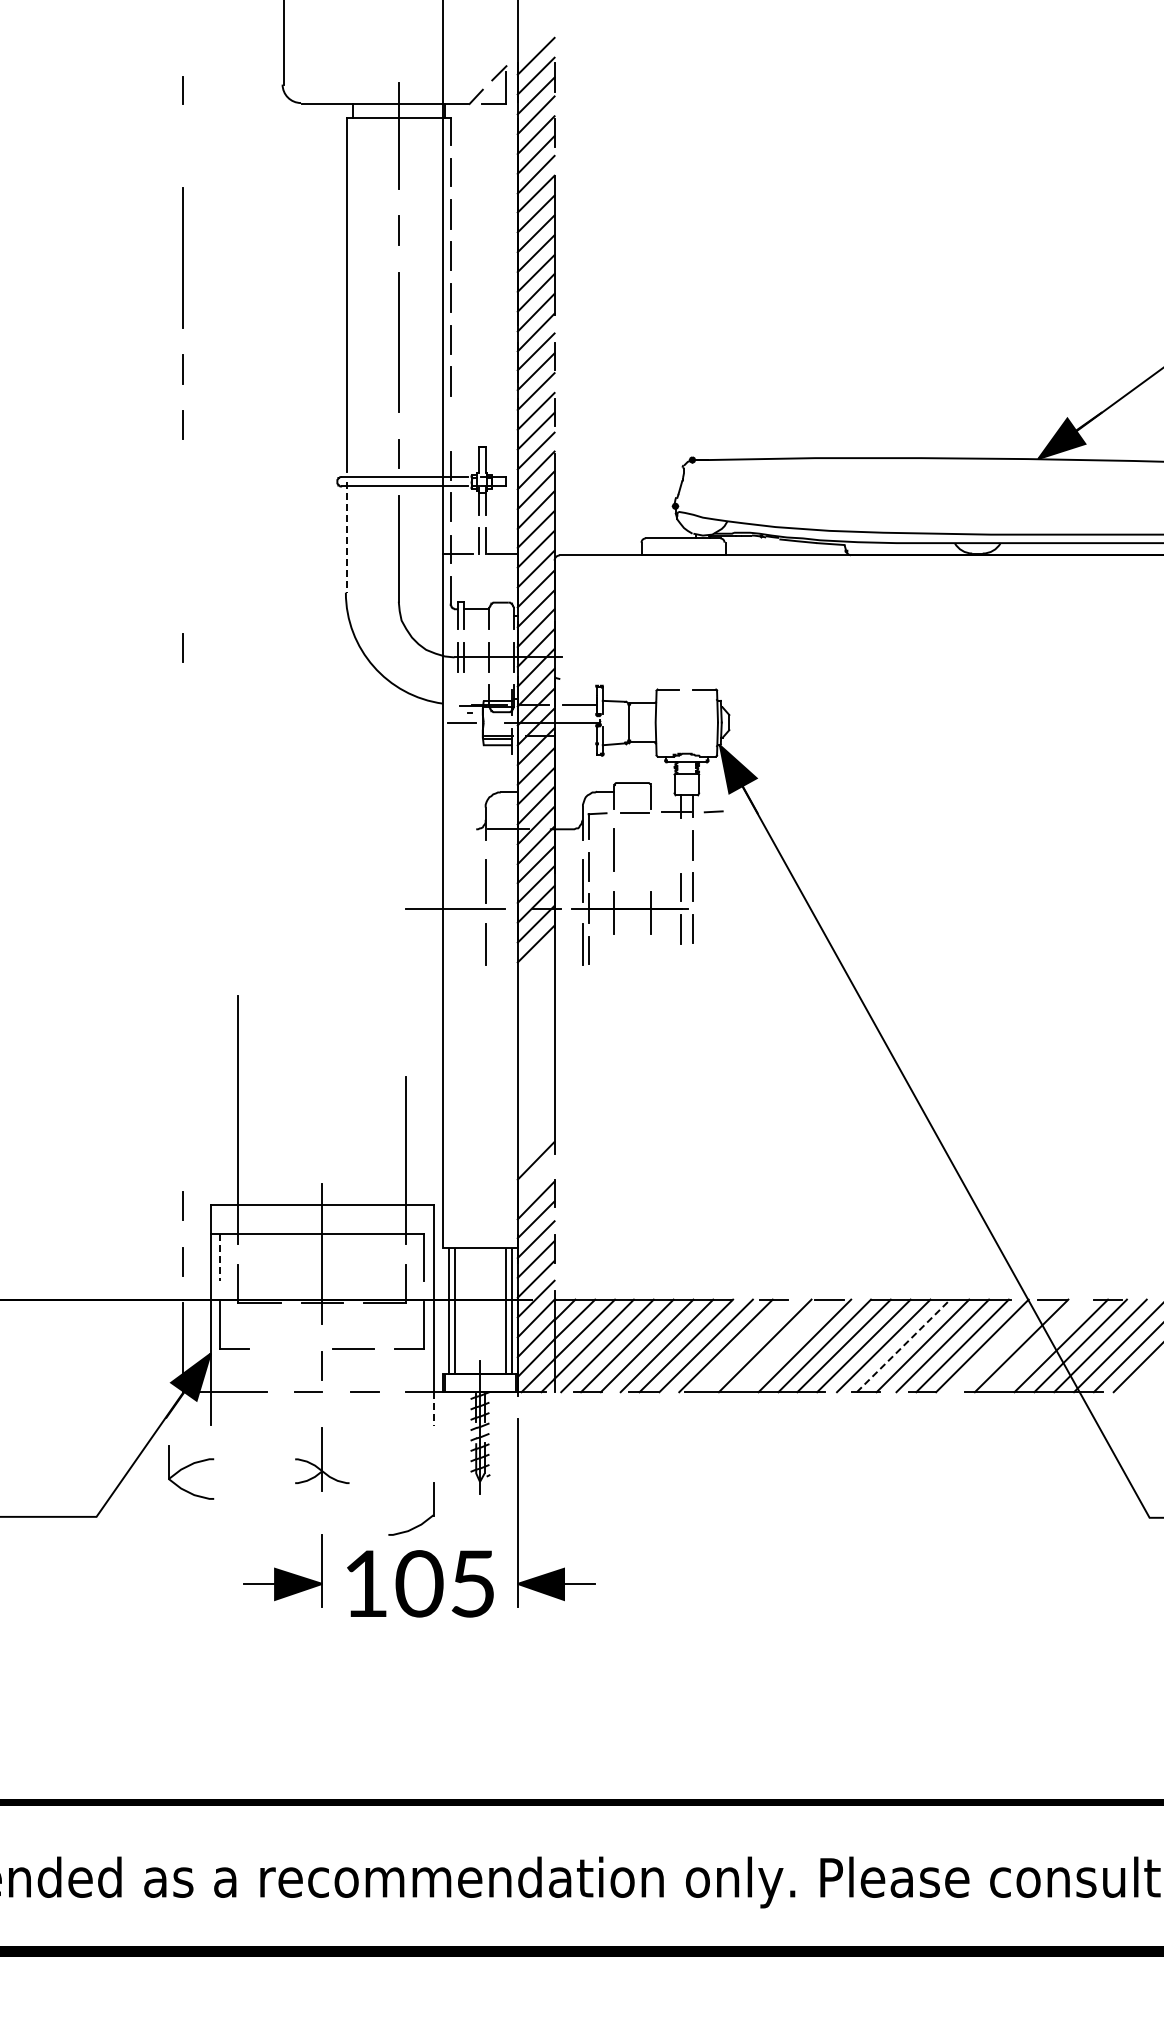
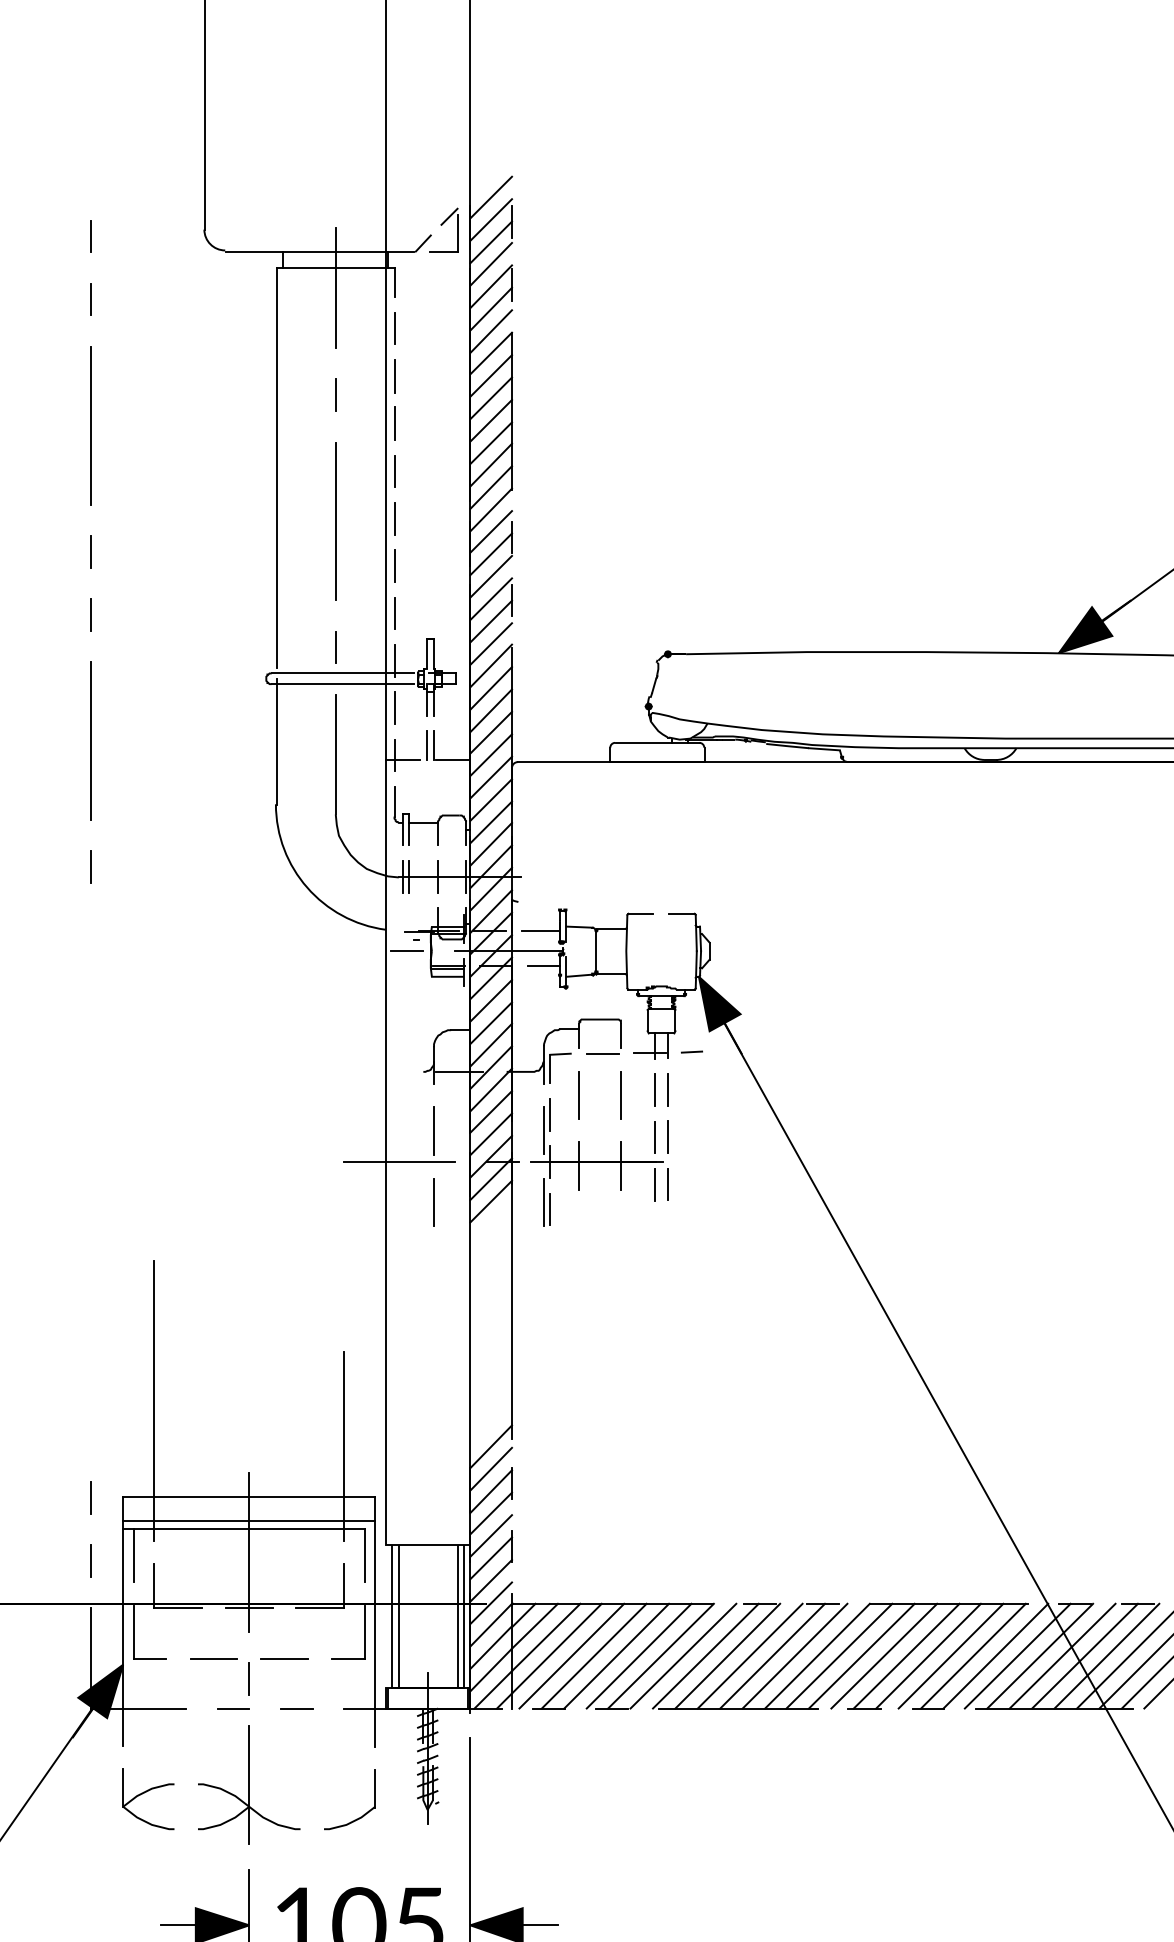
line: (182, 145) -> (91, 298), added
line: (450, 423) -> (394, 612), added
line: (182, 536) -> (91, 740), added
line: (346, 537) -> (276, 741), dashed -> solid
line: (582, 735) -> (543, 965), added
line: (681, 845) -> (655, 1090), added
line: (650, 849) -> (620, 1094), added
line: (535, 1180) -> (490, 1469), added
line: (321, 1225) -> (248, 1519), added
line: (220, 1257) -> (134, 1556), dashed -> solid
line: (745, 1345) -> (727, 1655), added
line: (784, 1345) -> (772, 1655), added
line: (903, 1345) -> (906, 1655), dashed -> solid
line: (1001, 1345) -> (1017, 1655), added
line: (1041, 1345) -> (1062, 1655), added
line: (290, 1348) -> (213, 1659), added
line: (433, 1409) -> (375, 1728), dashed -> solid
part: (322, 1459) -> (249, 1784), size x1.67
part: (189, 1466) -> (146, 1792), moved
part: (423, 1521) -> (363, 1814), moved

